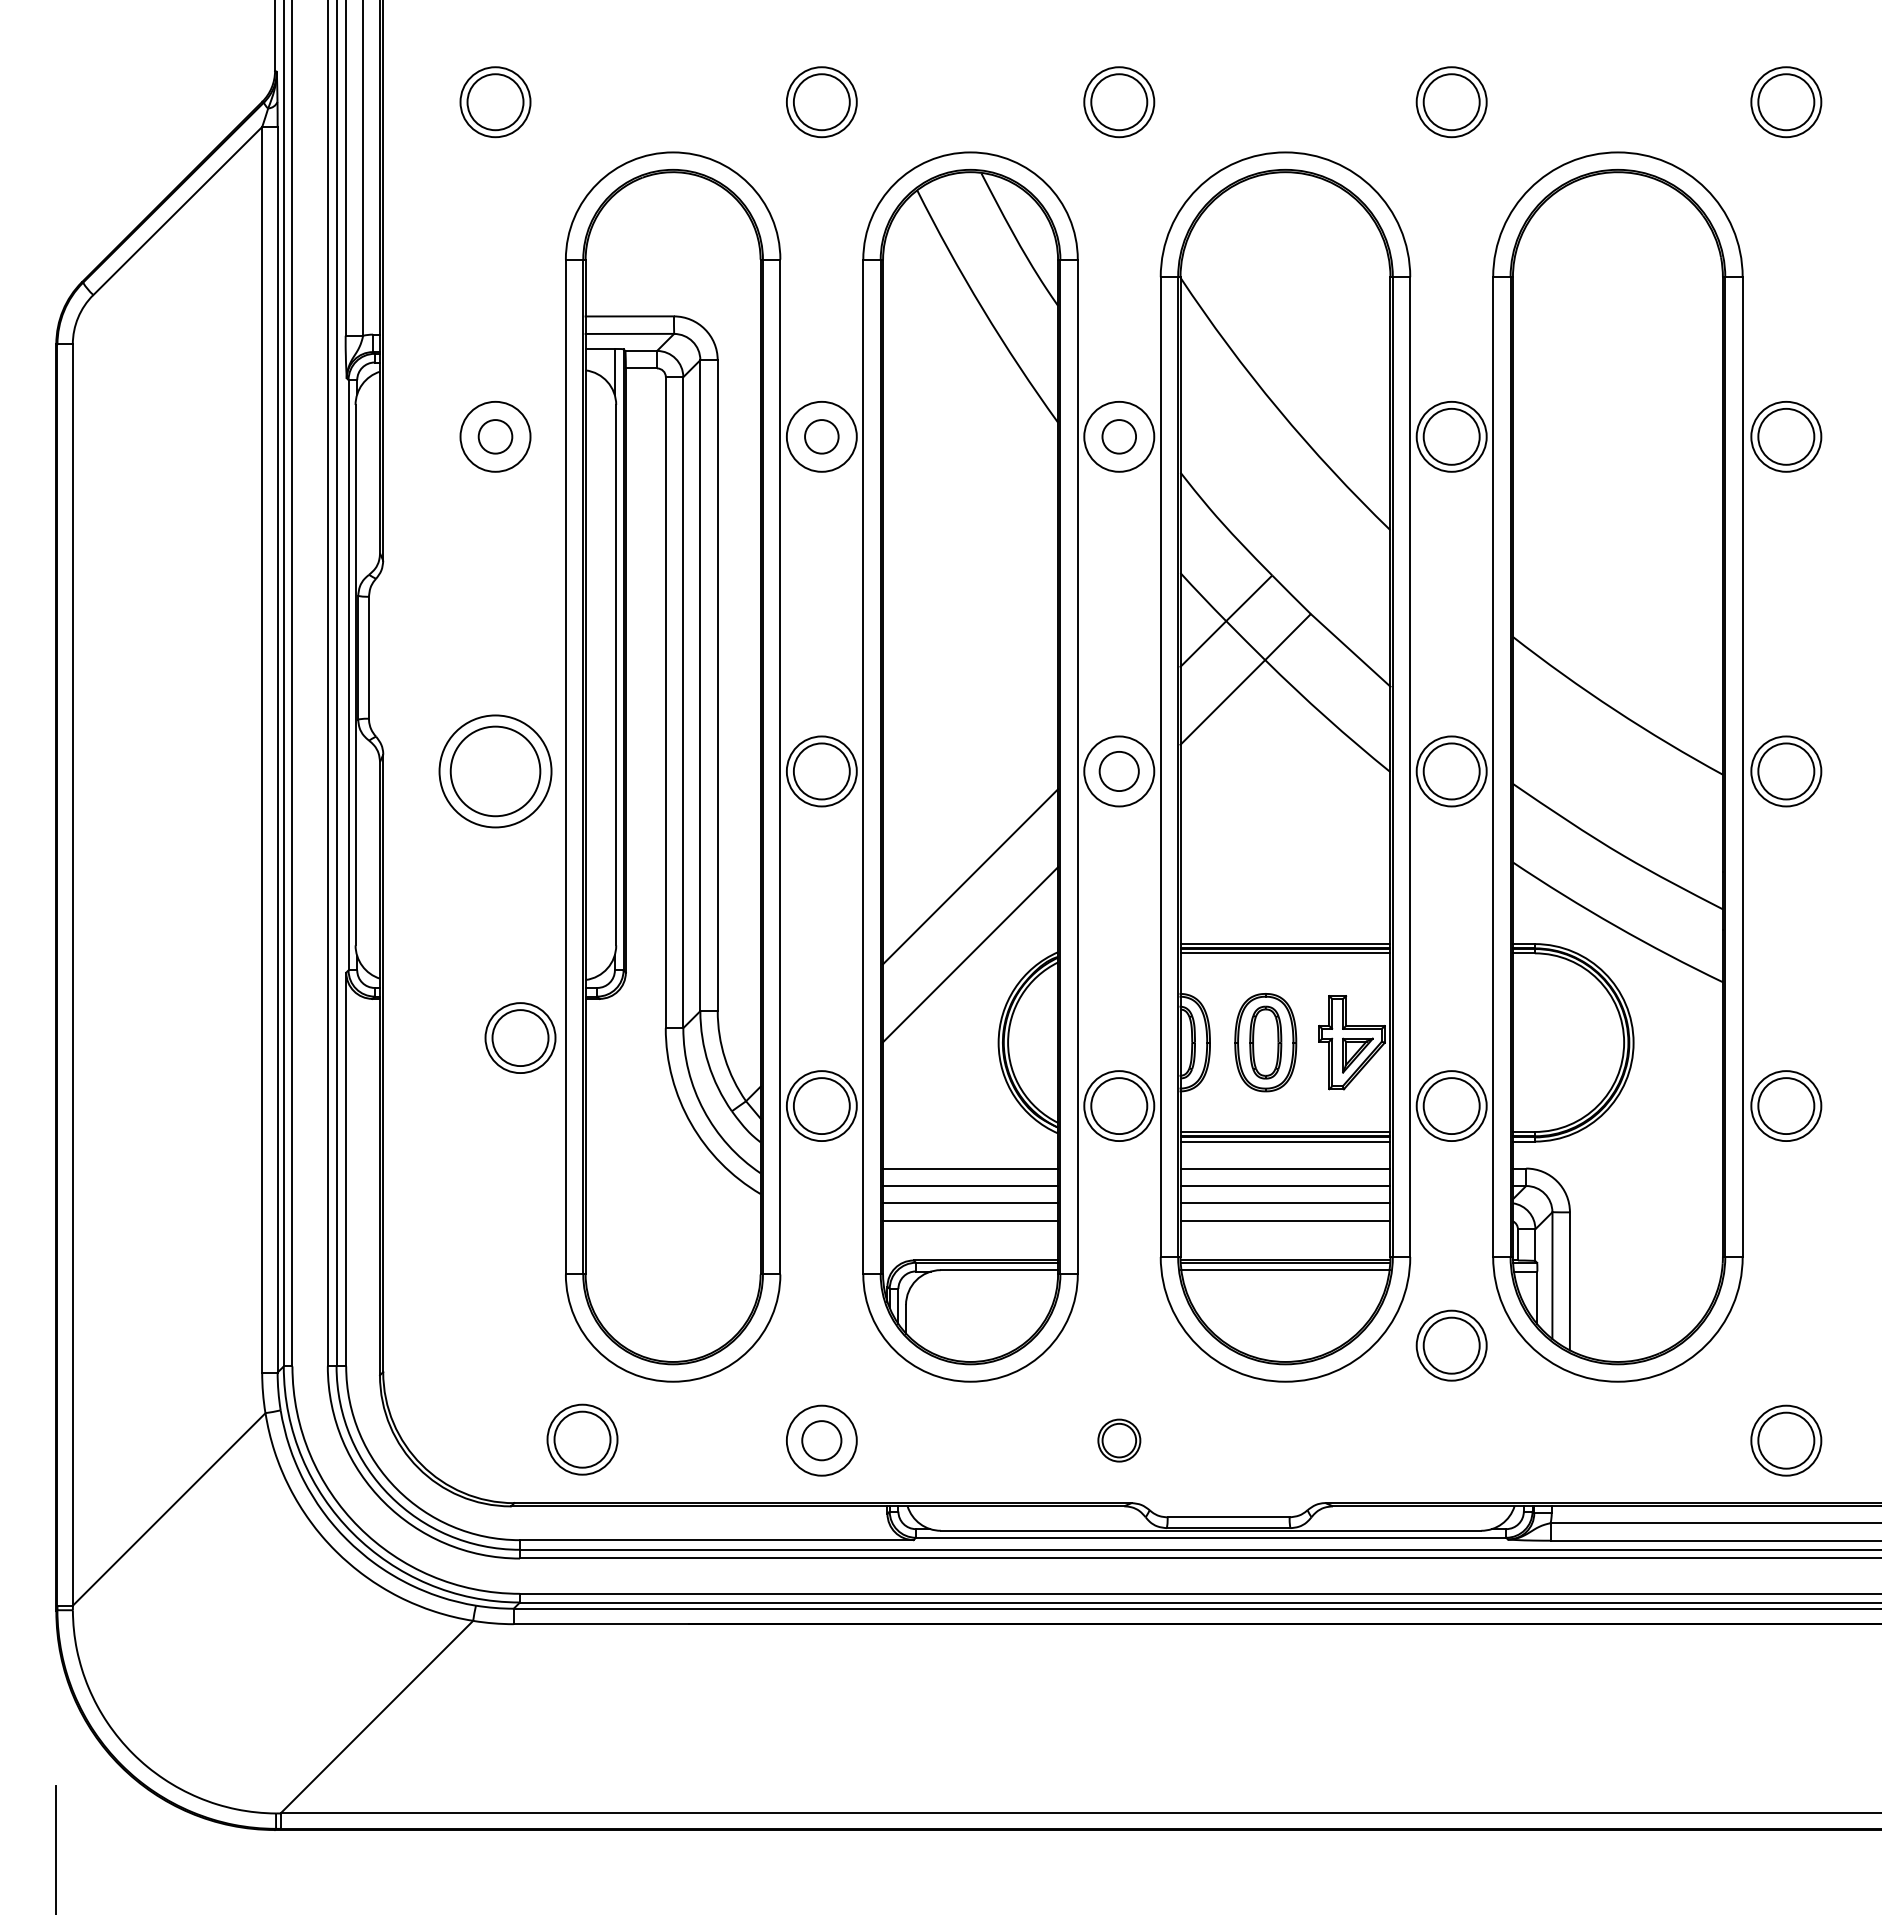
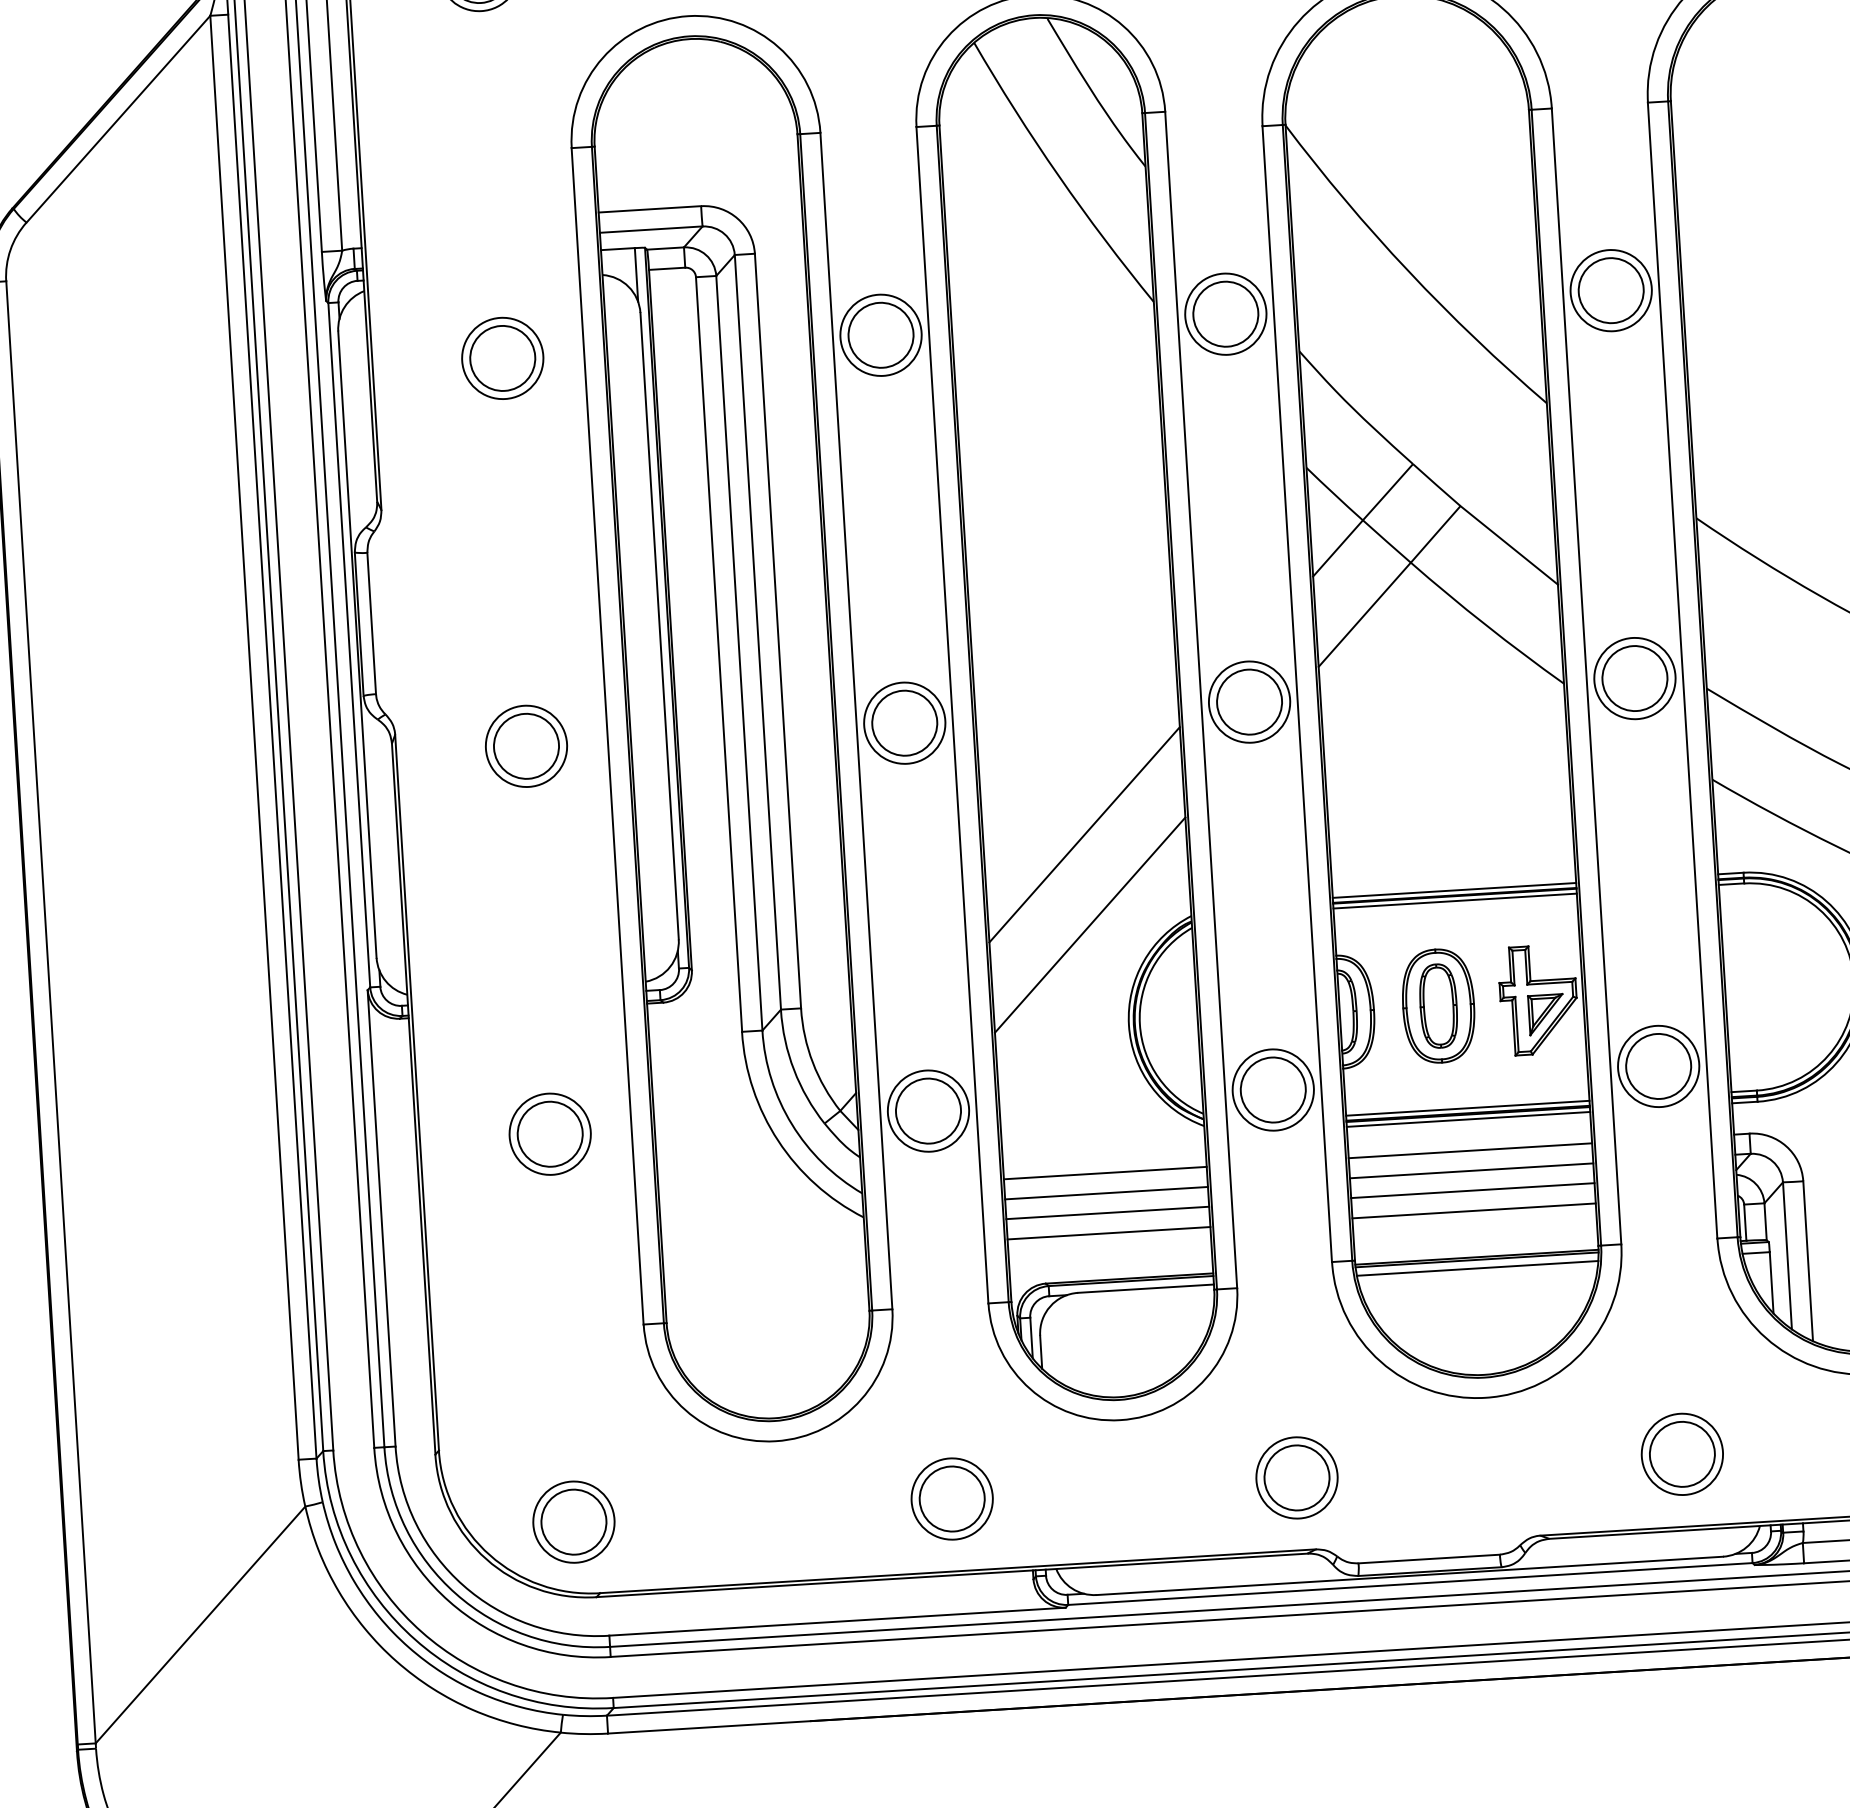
circle: (495, 436) -> (502, 358), size x1.67
circle: (821, 436) -> (880, 334), size x1.67
circle: (1119, 436) -> (1226, 313), size x1.67
part: (495, 771) -> (526, 746), size x0.62
circle: (1119, 771) -> (1249, 702), size x1.43
part: (520, 1037) -> (550, 1133), moved
part: (1451, 1345) -> (1682, 1454), moved
part: (582, 1439) -> (573, 1521), moved
circle: (821, 1440) -> (951, 1498), size x1.43
part: (1119, 1440) -> (1297, 1477), size x1.67

